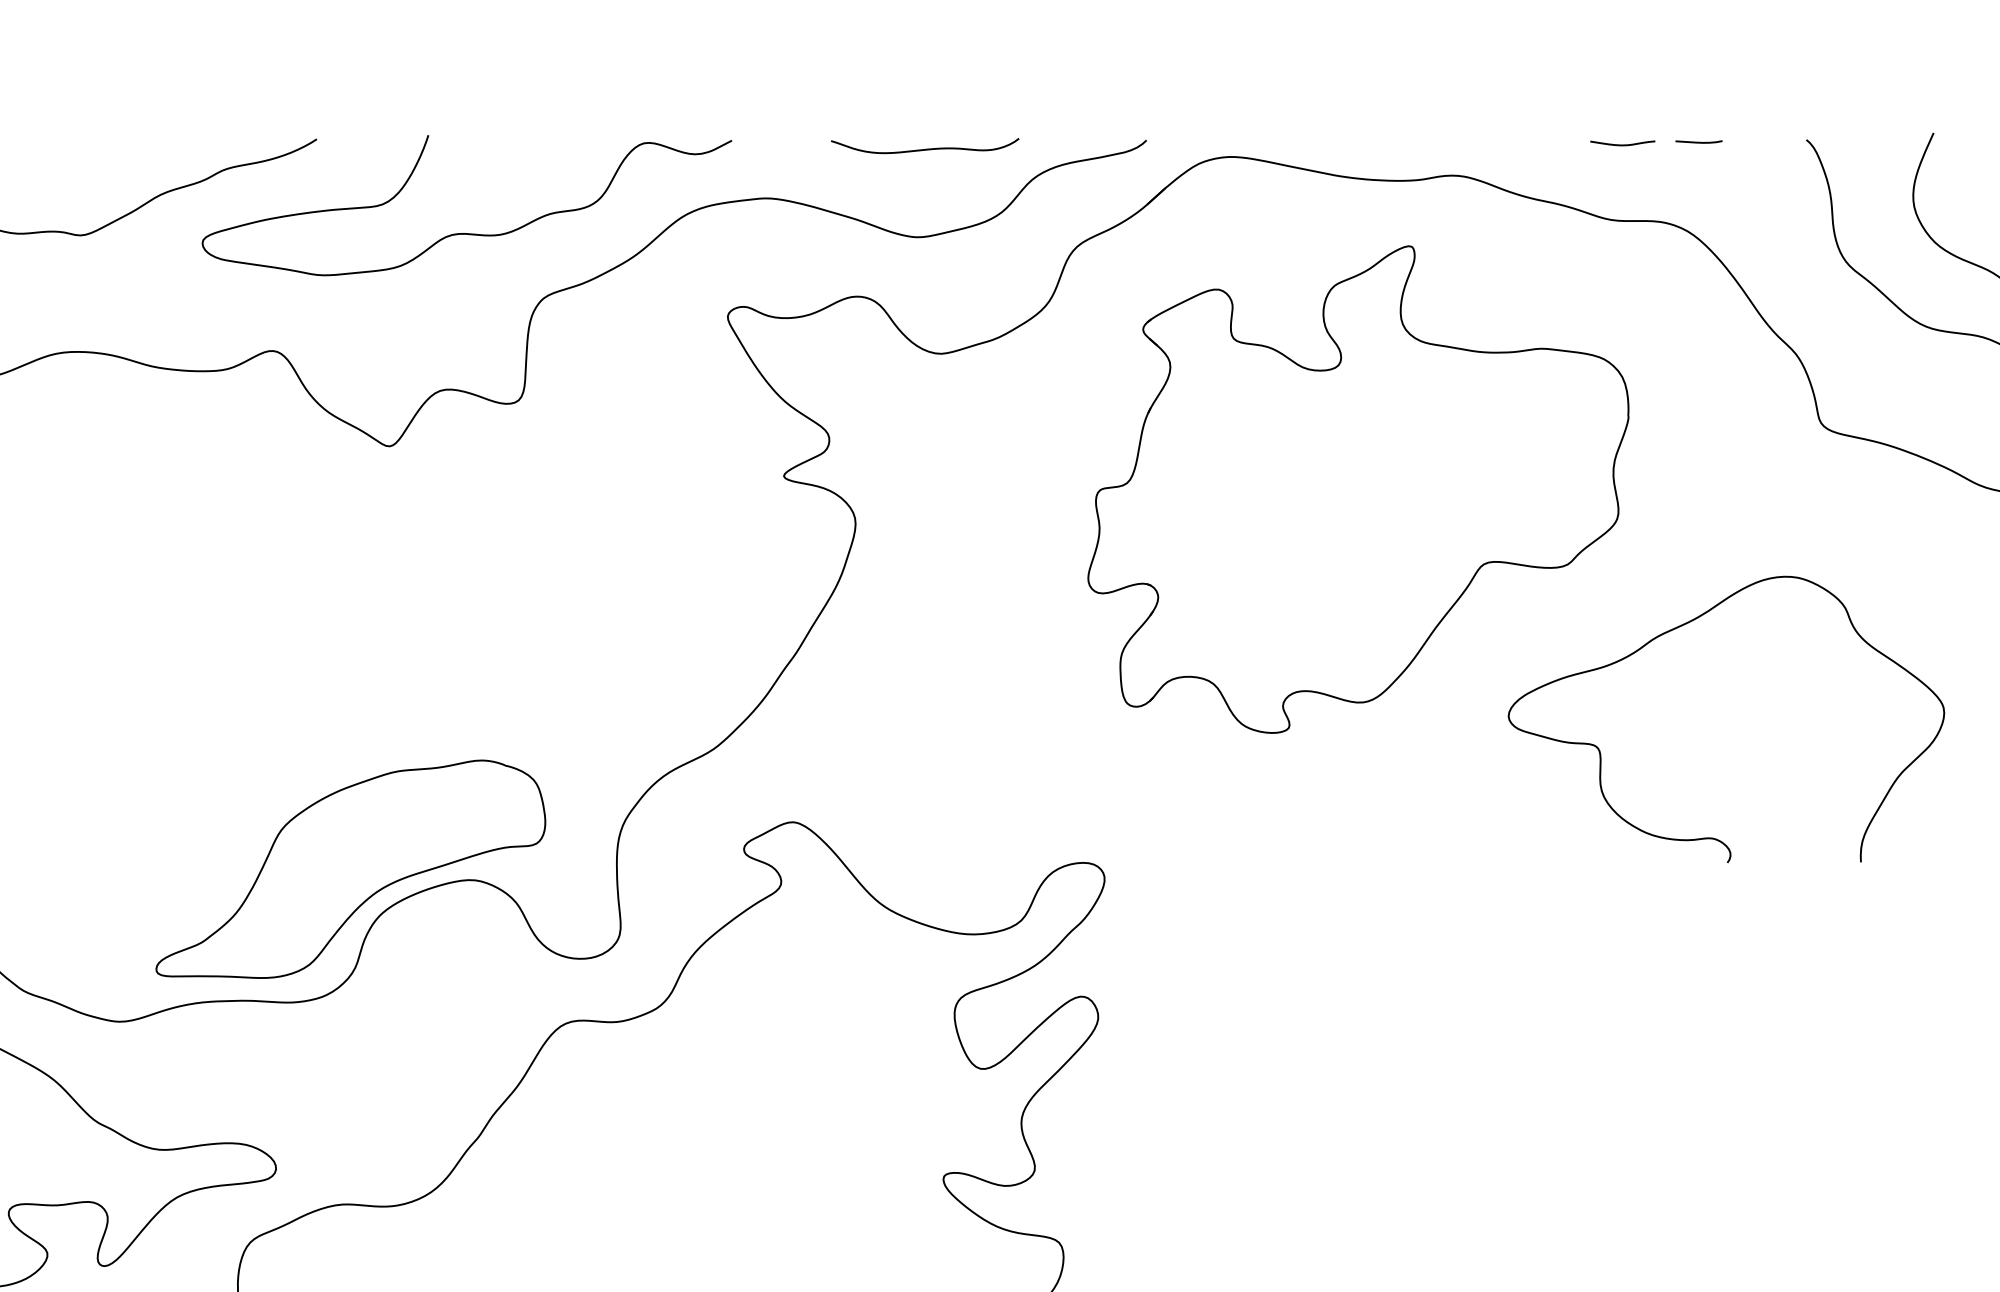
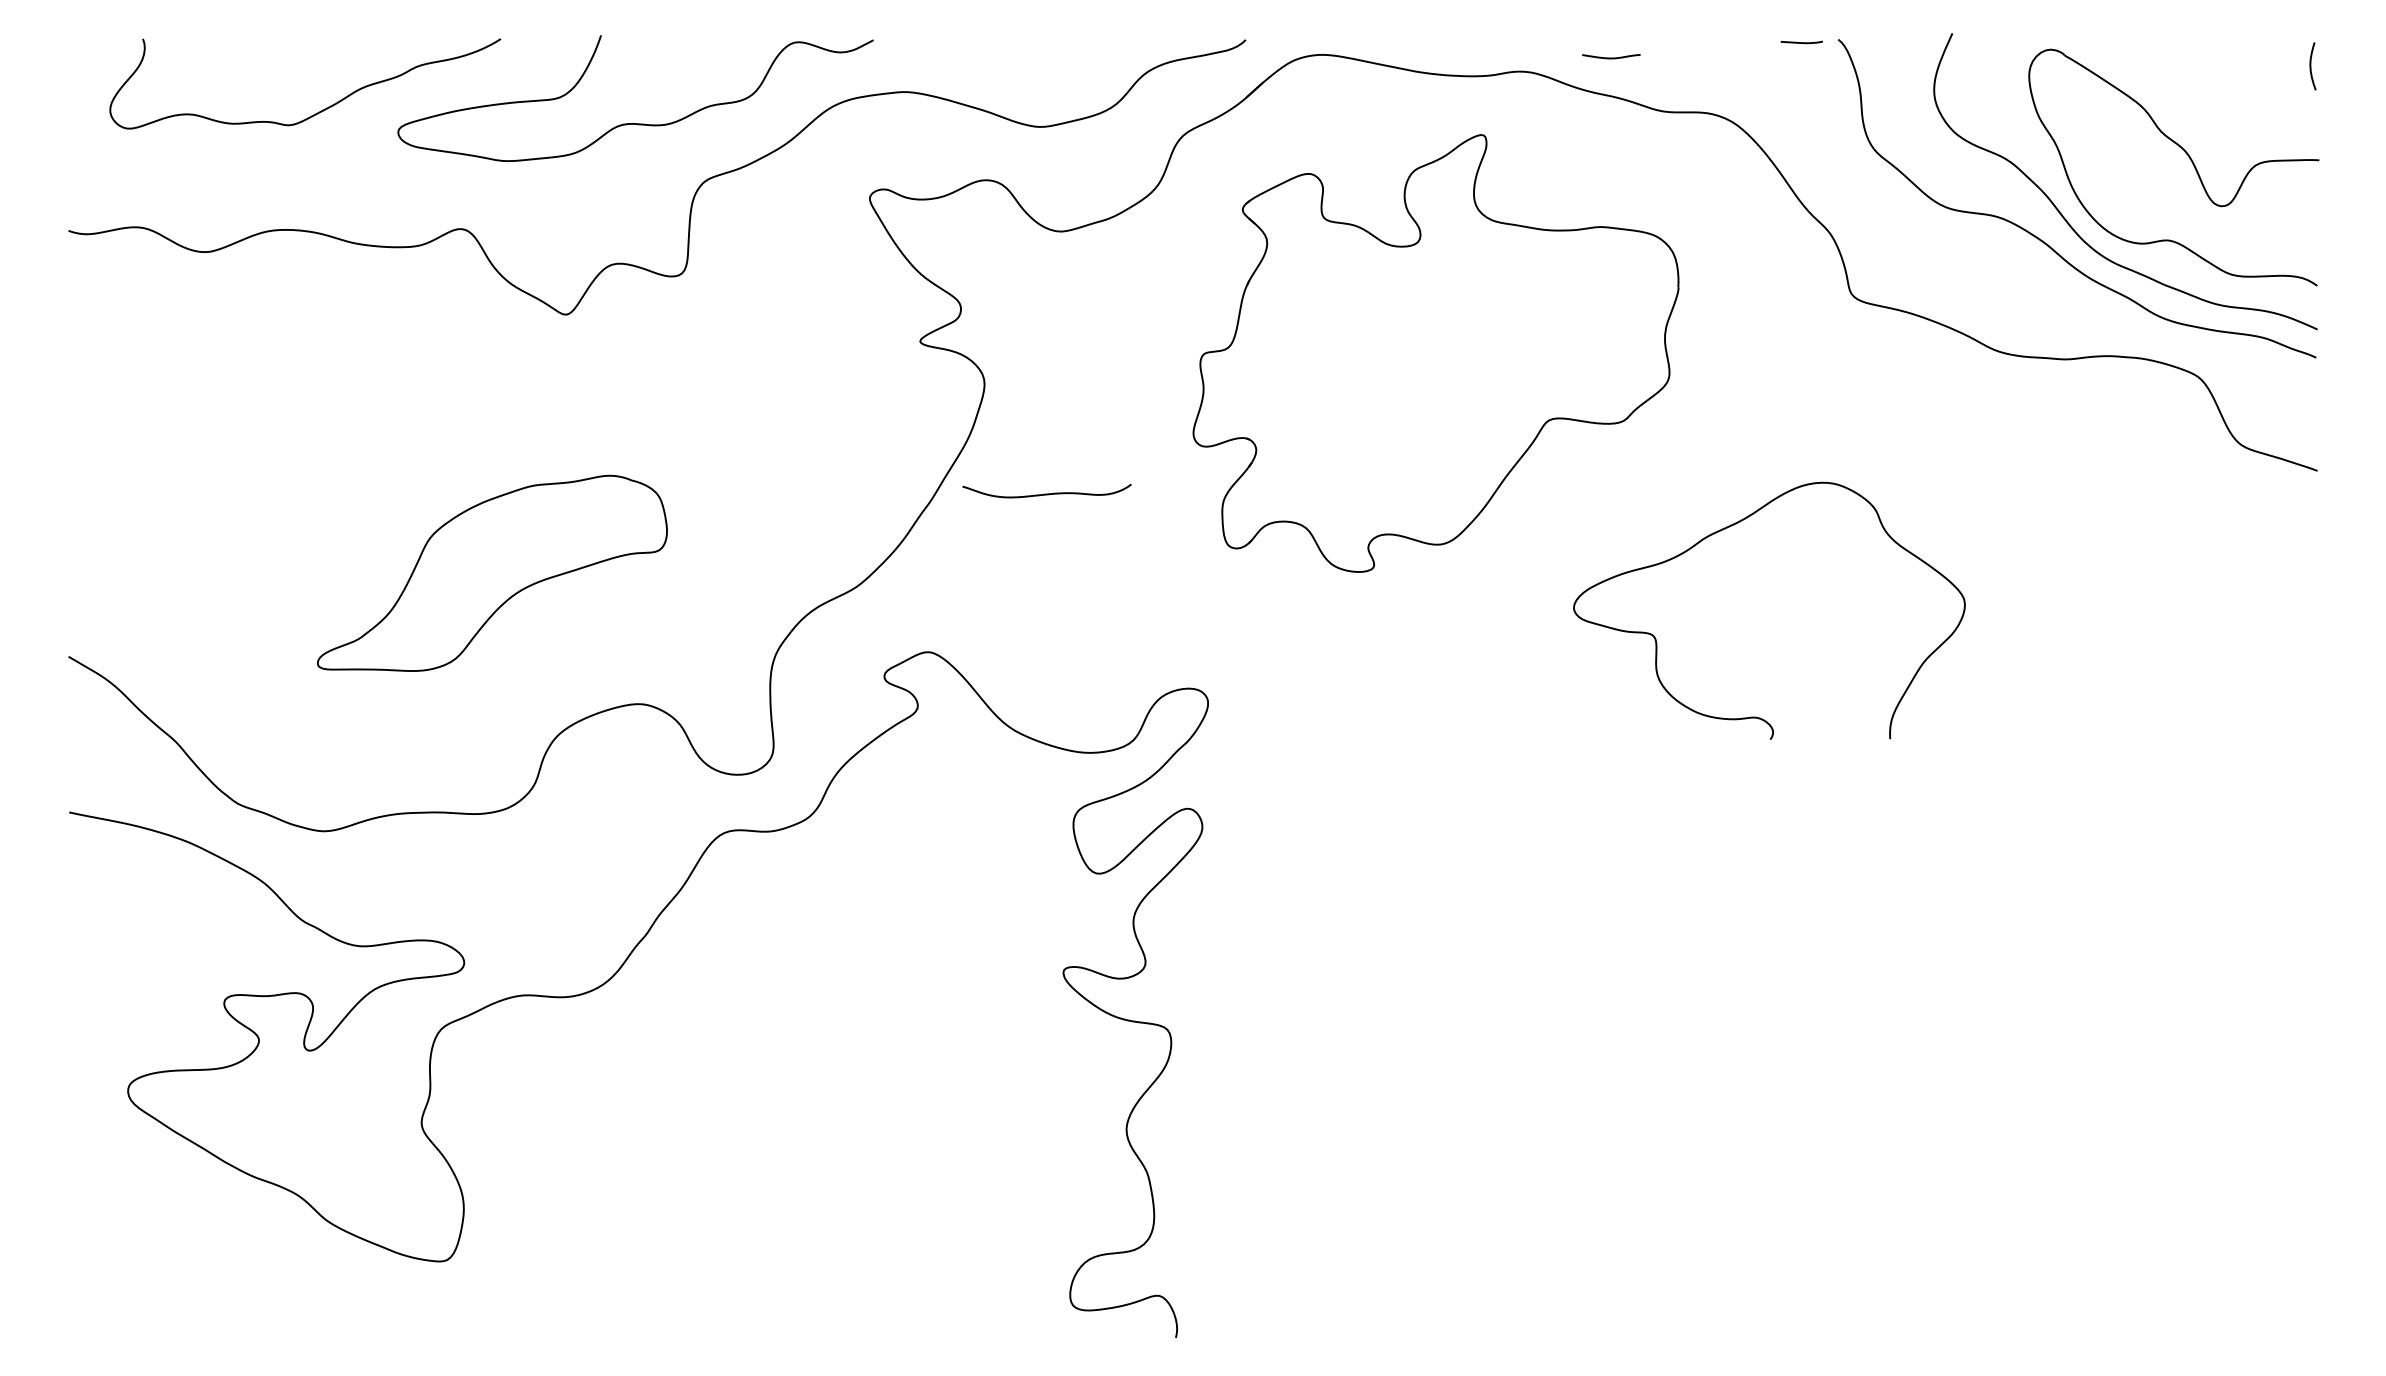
curve: (1698, 142) -> (1801, 42), moved
curve: (1622, 144) -> (1611, 57), moved
curve: (924, 148) -> (1046, 493), moved
curve: (1687, 624) -> (1734, 525), moved
part: (350, 868) -> (492, 572), moved

